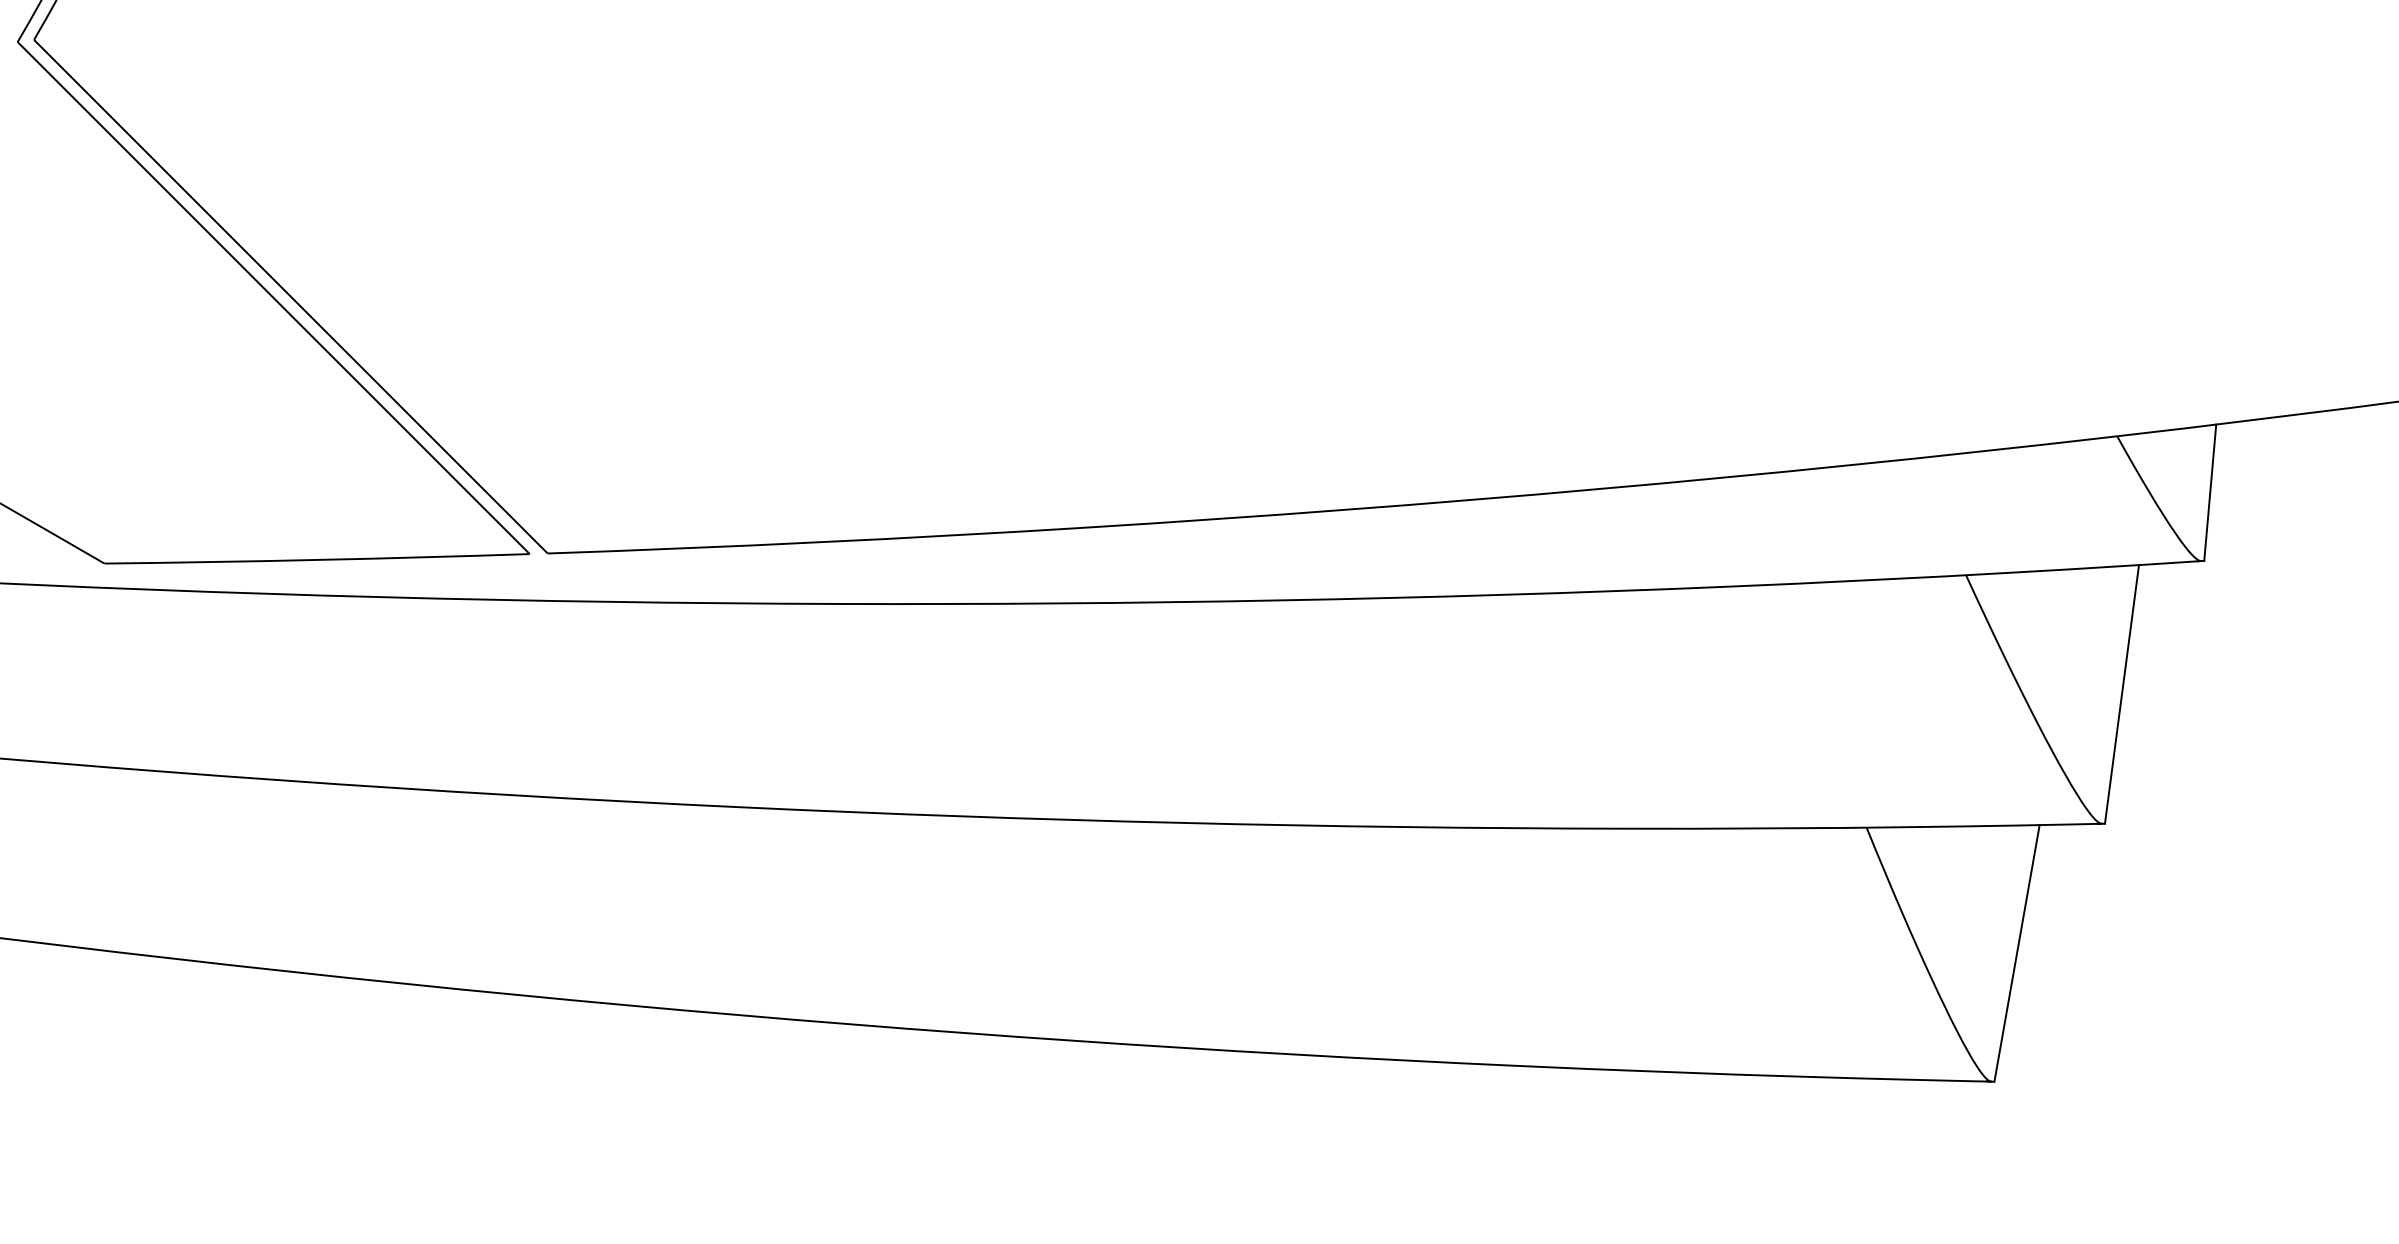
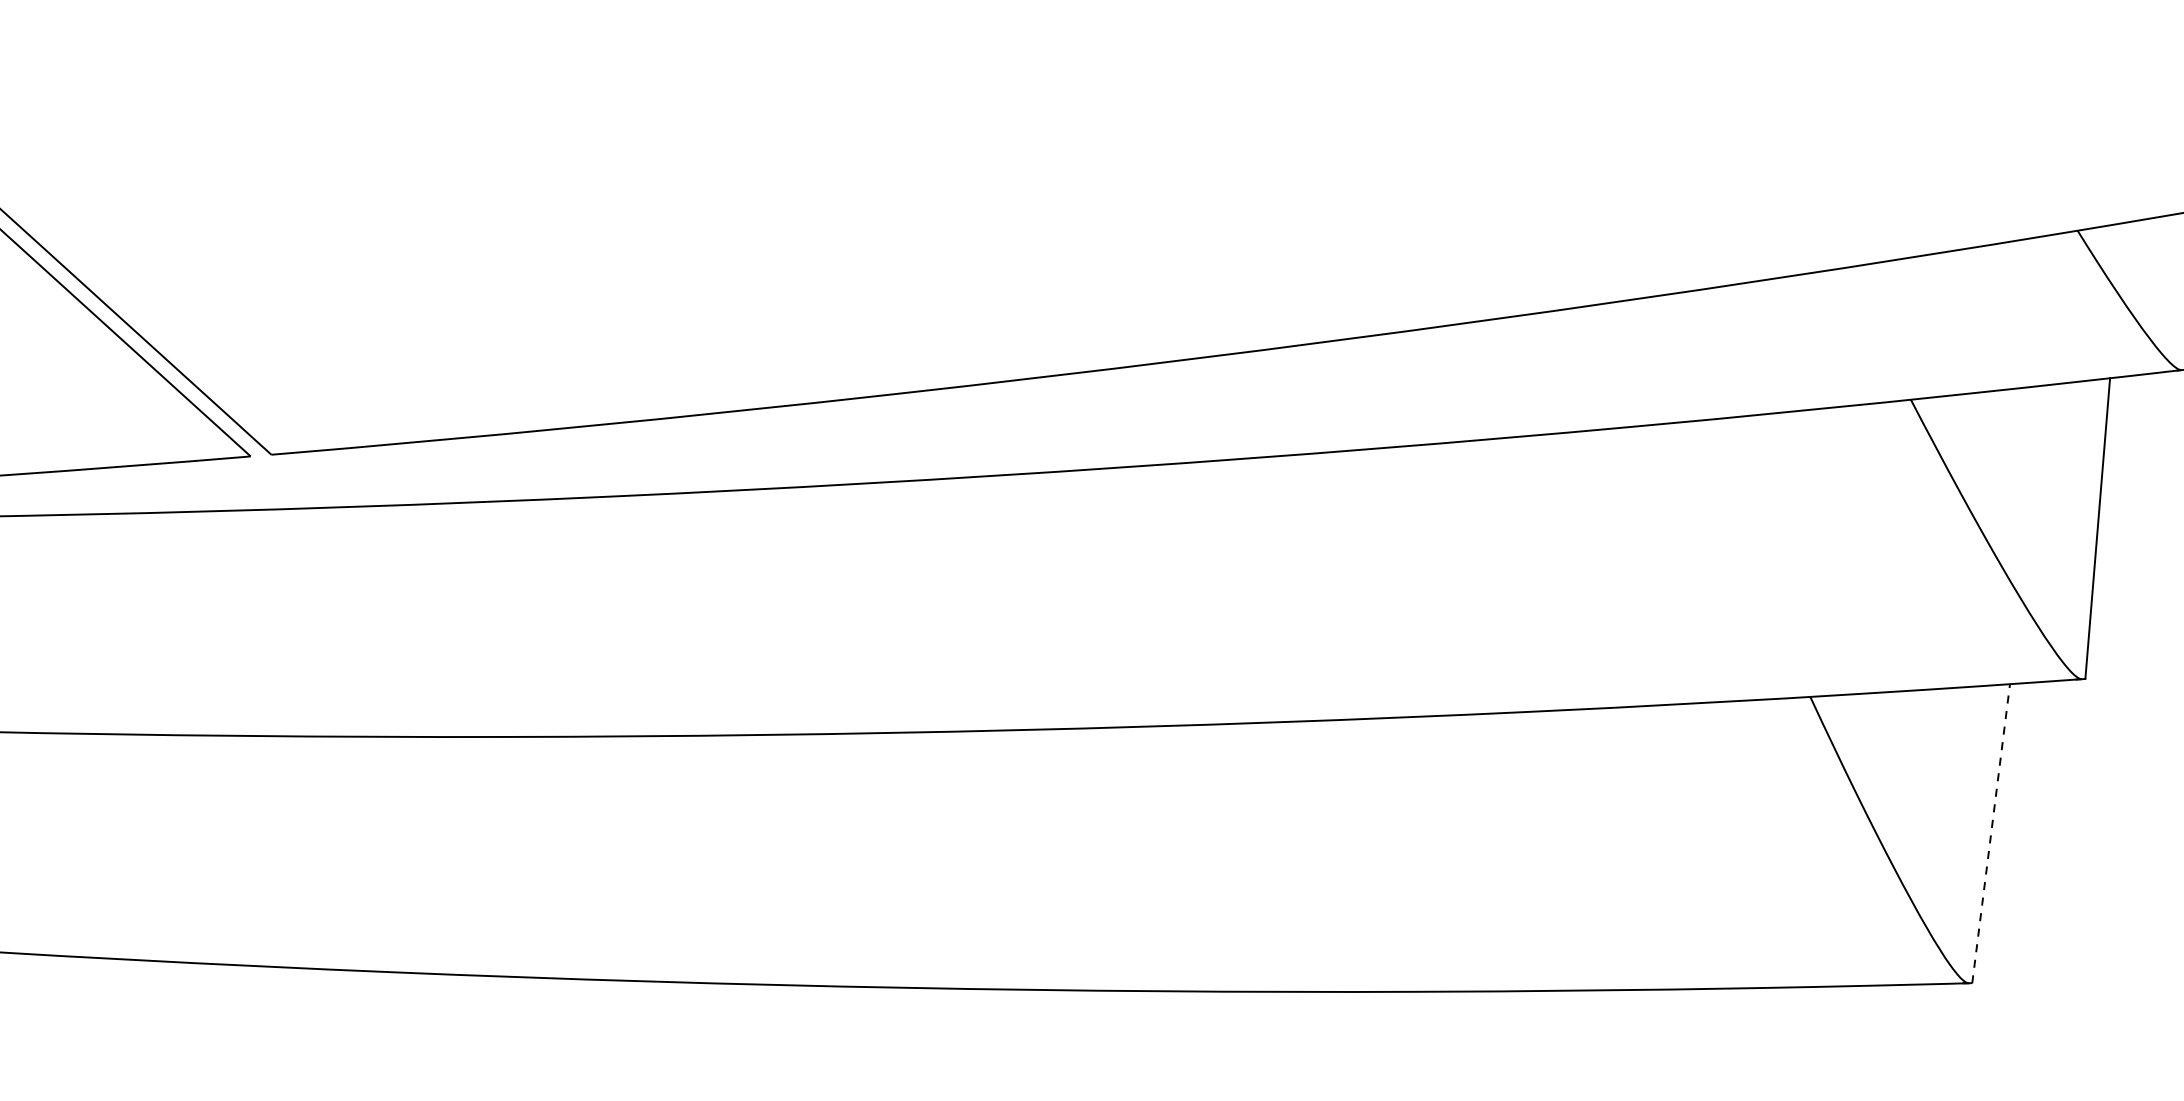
line: (2017, 953) -> (1991, 833), solid -> dashed

